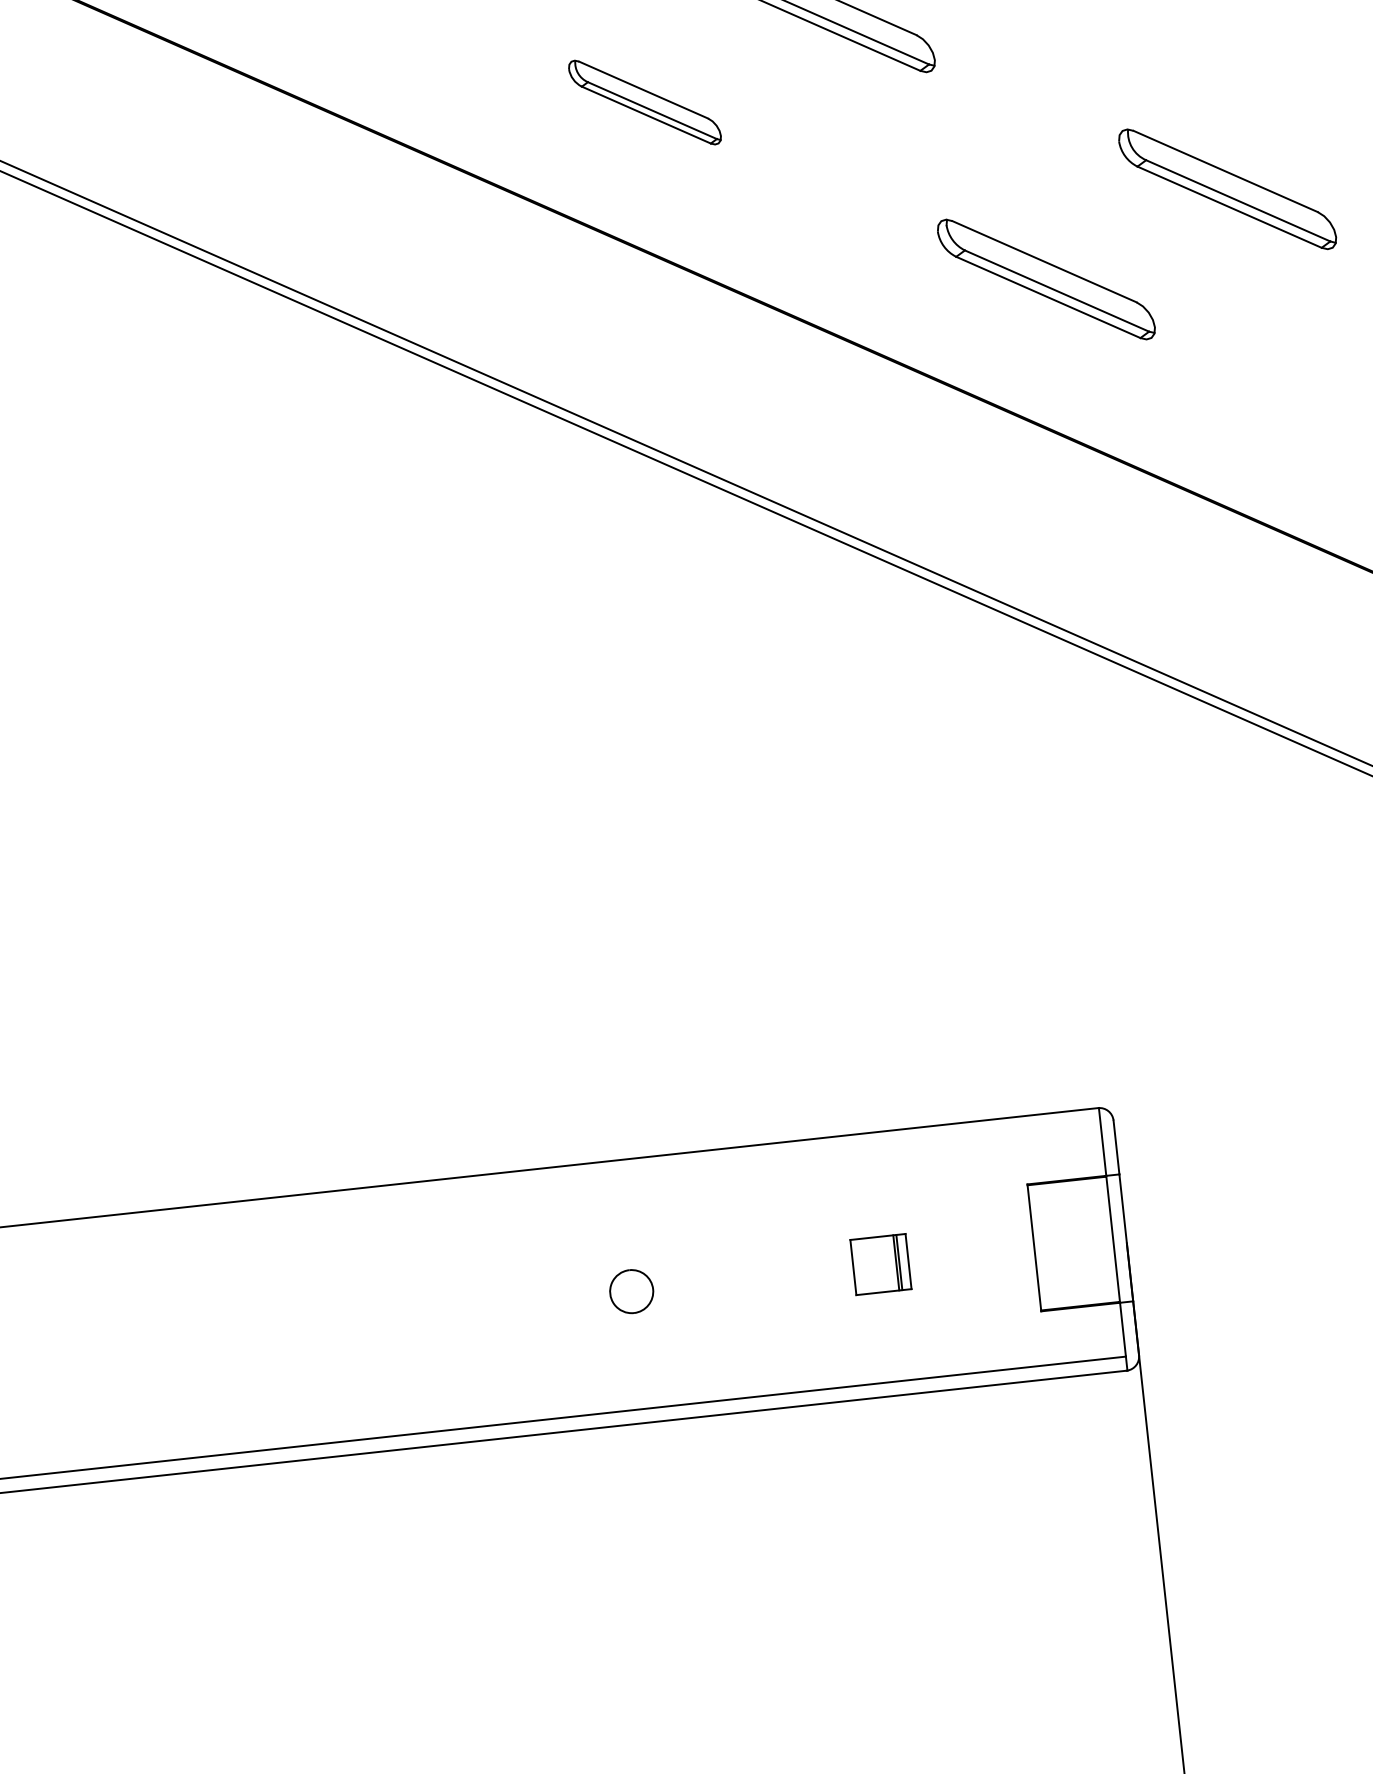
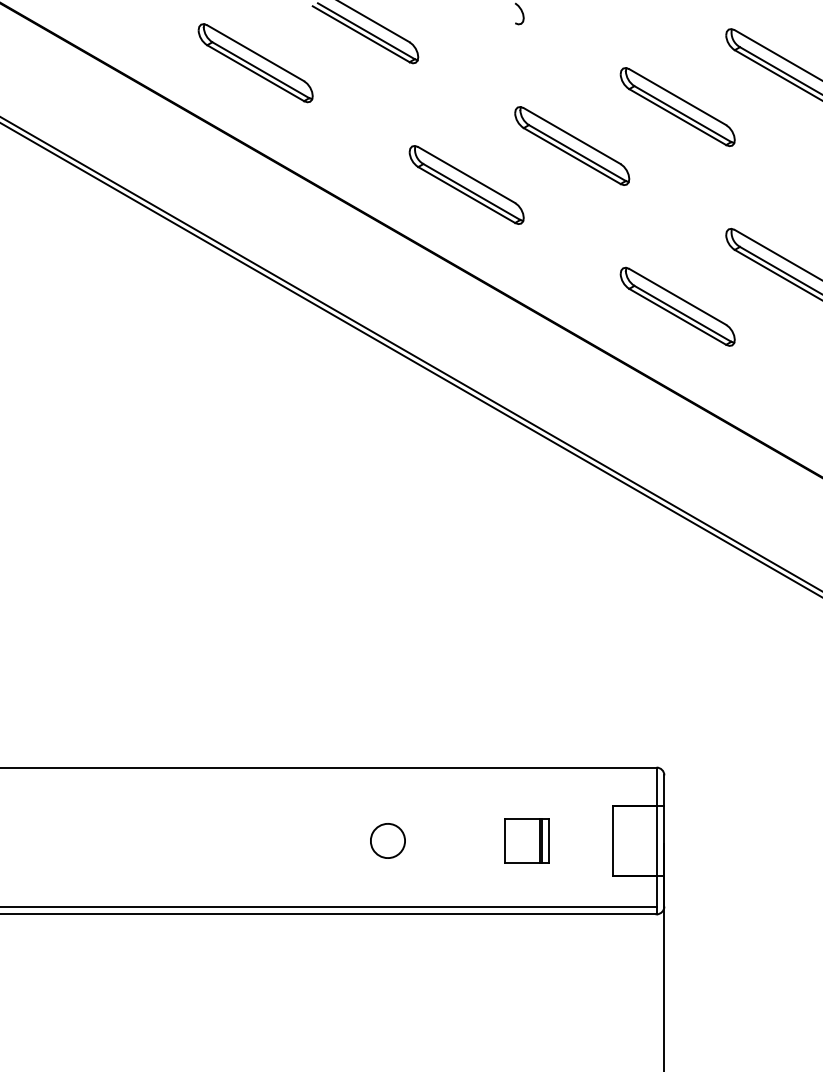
part: (644, 101) -> (466, 184), size x1.43
part: (879, 1263) -> (526, 840), size x1.43
part: (630, 1290) -> (387, 840), size x1.43

